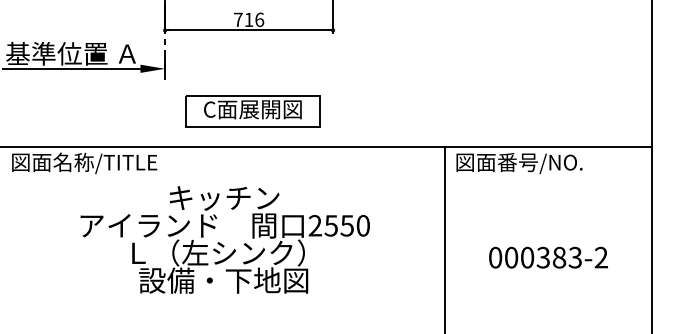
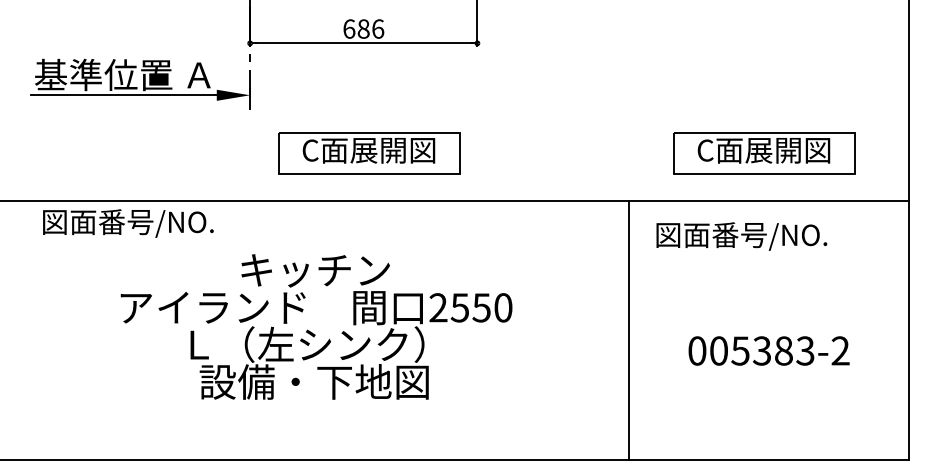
text: (243, 19) -> (356, 28), 716 -> 686
part: (545, 111) -> (764, 153), added
text: (105, 162) -> (169, 221), 図面名称/TITLE -> 図面番号/NO.
text: (519, 163) -> (741, 236), moved
text: (225, 239) -> (316, 326), moved
text: (527, 257) -> (740, 350), 000383-2 -> 005383-2

